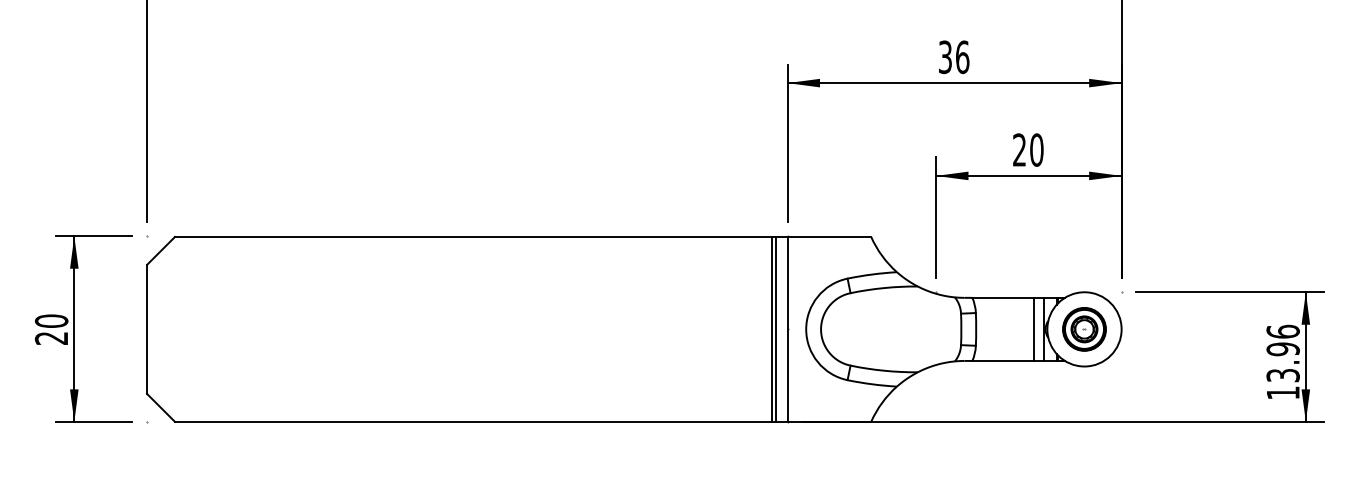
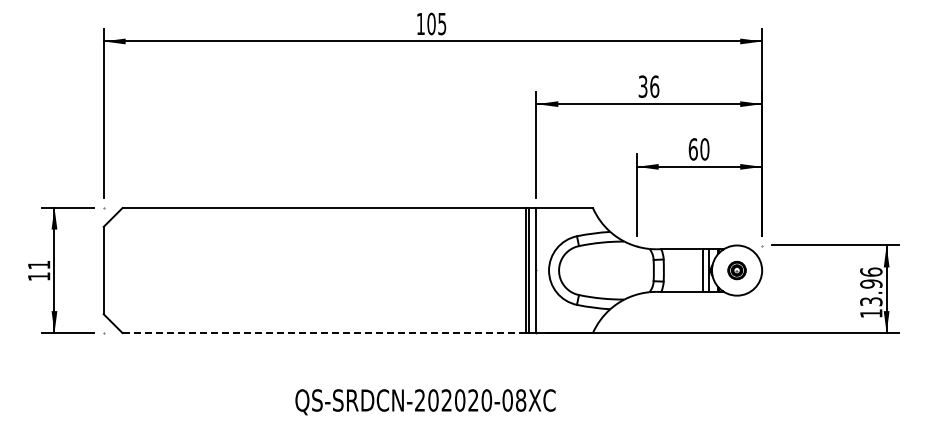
text: (1018, 150) -> (692, 149), 20 -> 60
text: (50, 329) -> (38, 270), 20 -> 11
part: (1083, 329) -> (736, 270), size x0.6
line: (473, 422) -> (324, 333), solid -> dashed

